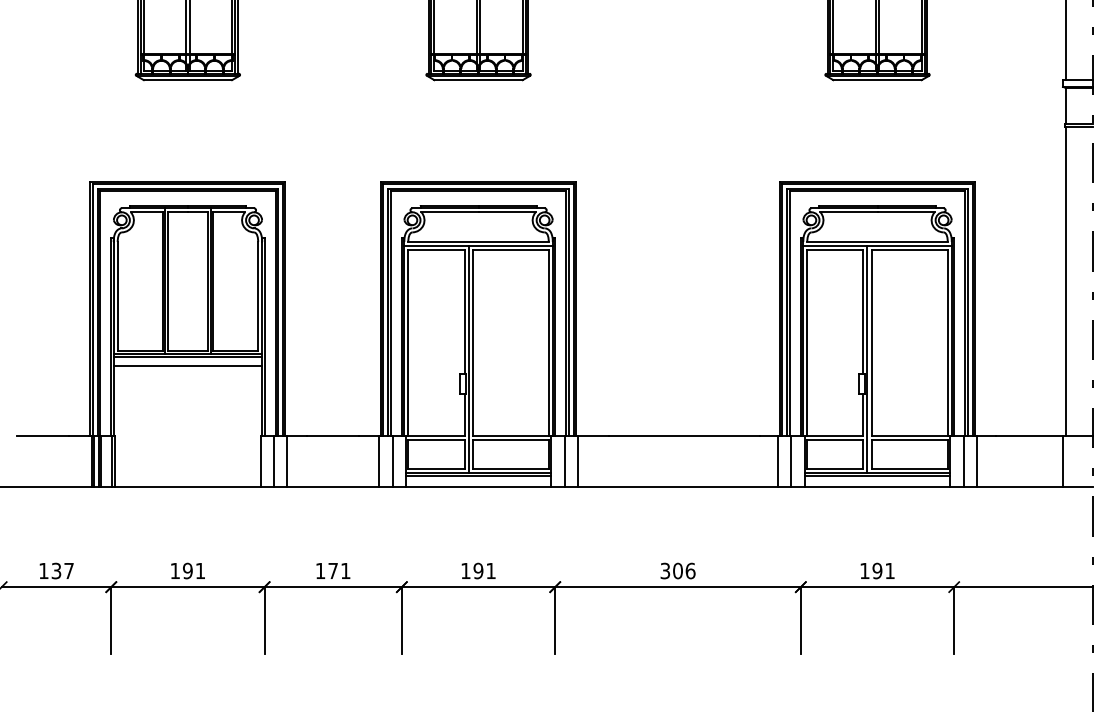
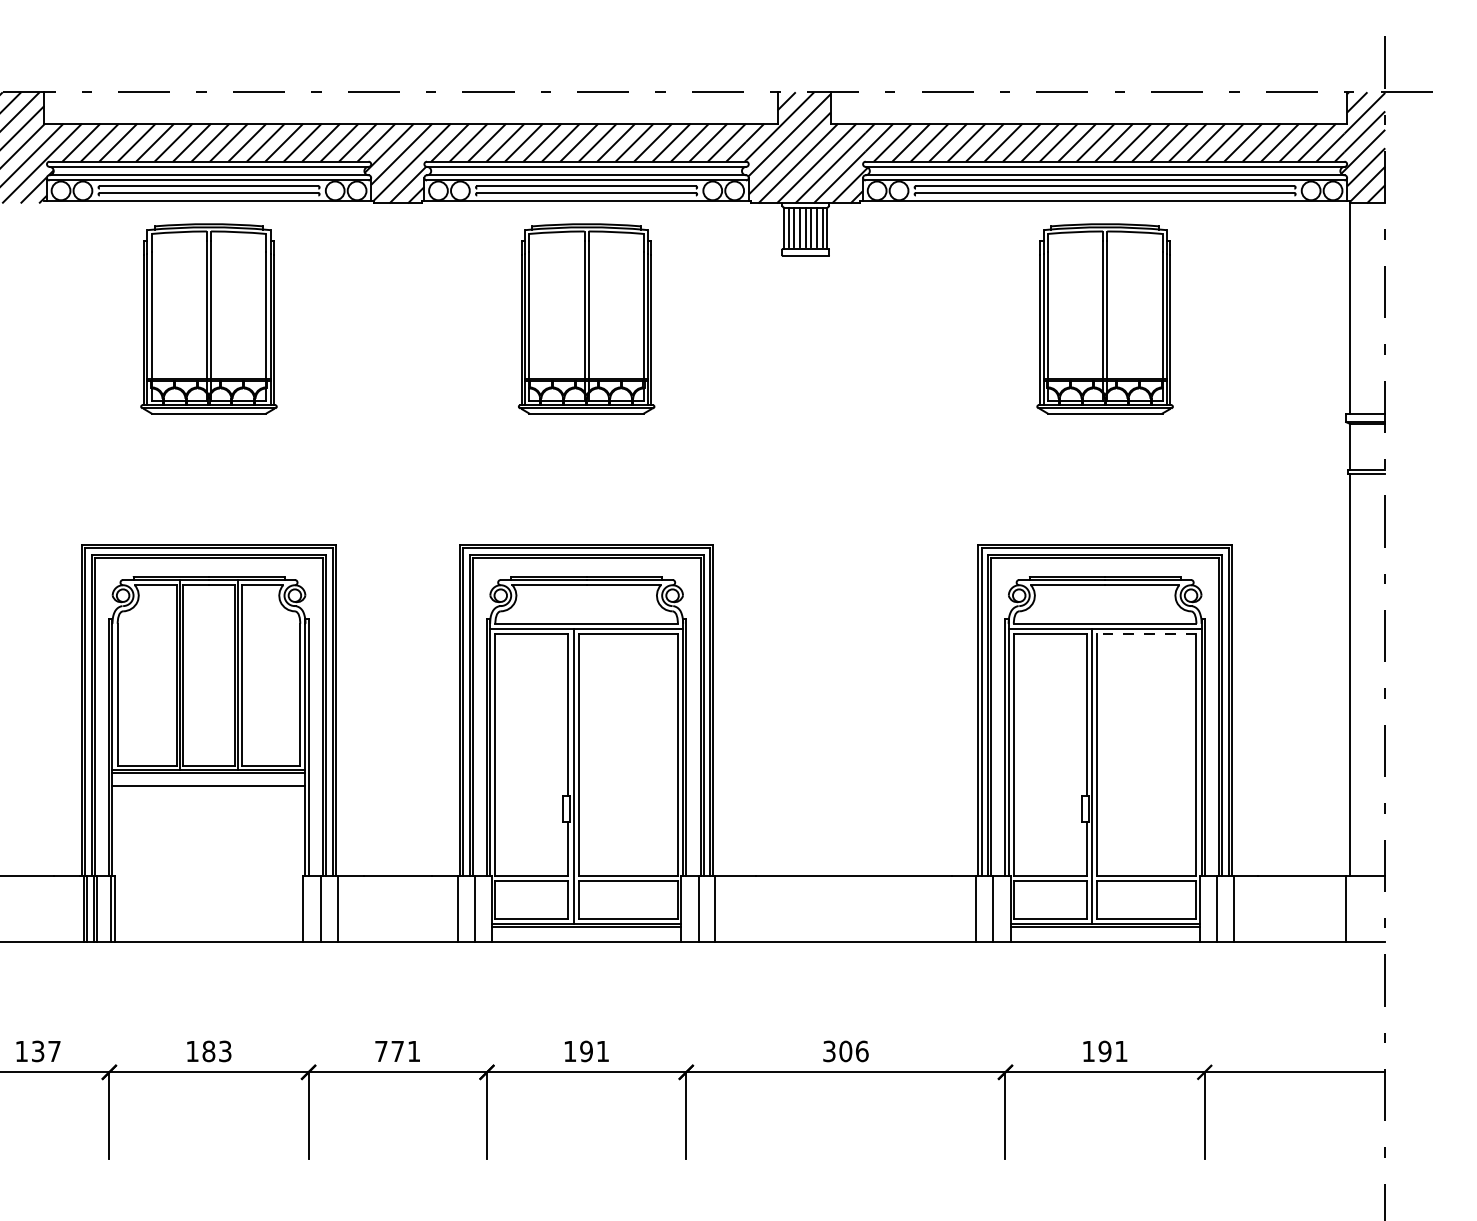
line: (909, 250) -> (1146, 634), solid -> dashed
text: (193, 571) -> (216, 1051), 191 -> 183
text: (320, 571) -> (381, 1051), 171 -> 771

